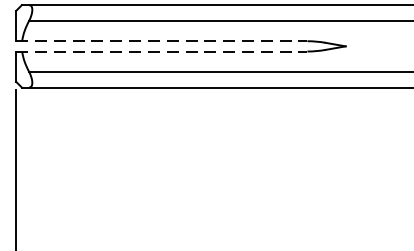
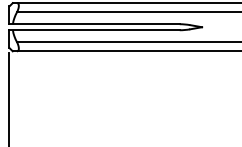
line: (163, 41) -> (95, 24), dashed -> solid
line: (163, 51) -> (95, 30), dashed -> solid

